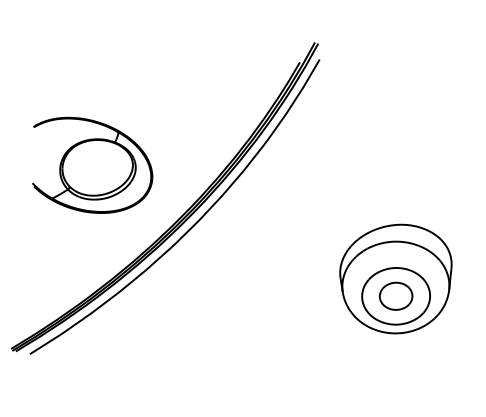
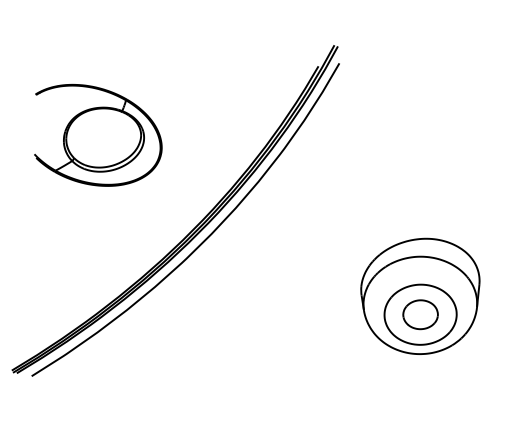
part: (92, 164) -> (98, 134), moved

